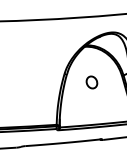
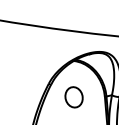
part: (91, 82) -> (73, 97), size x1.67

